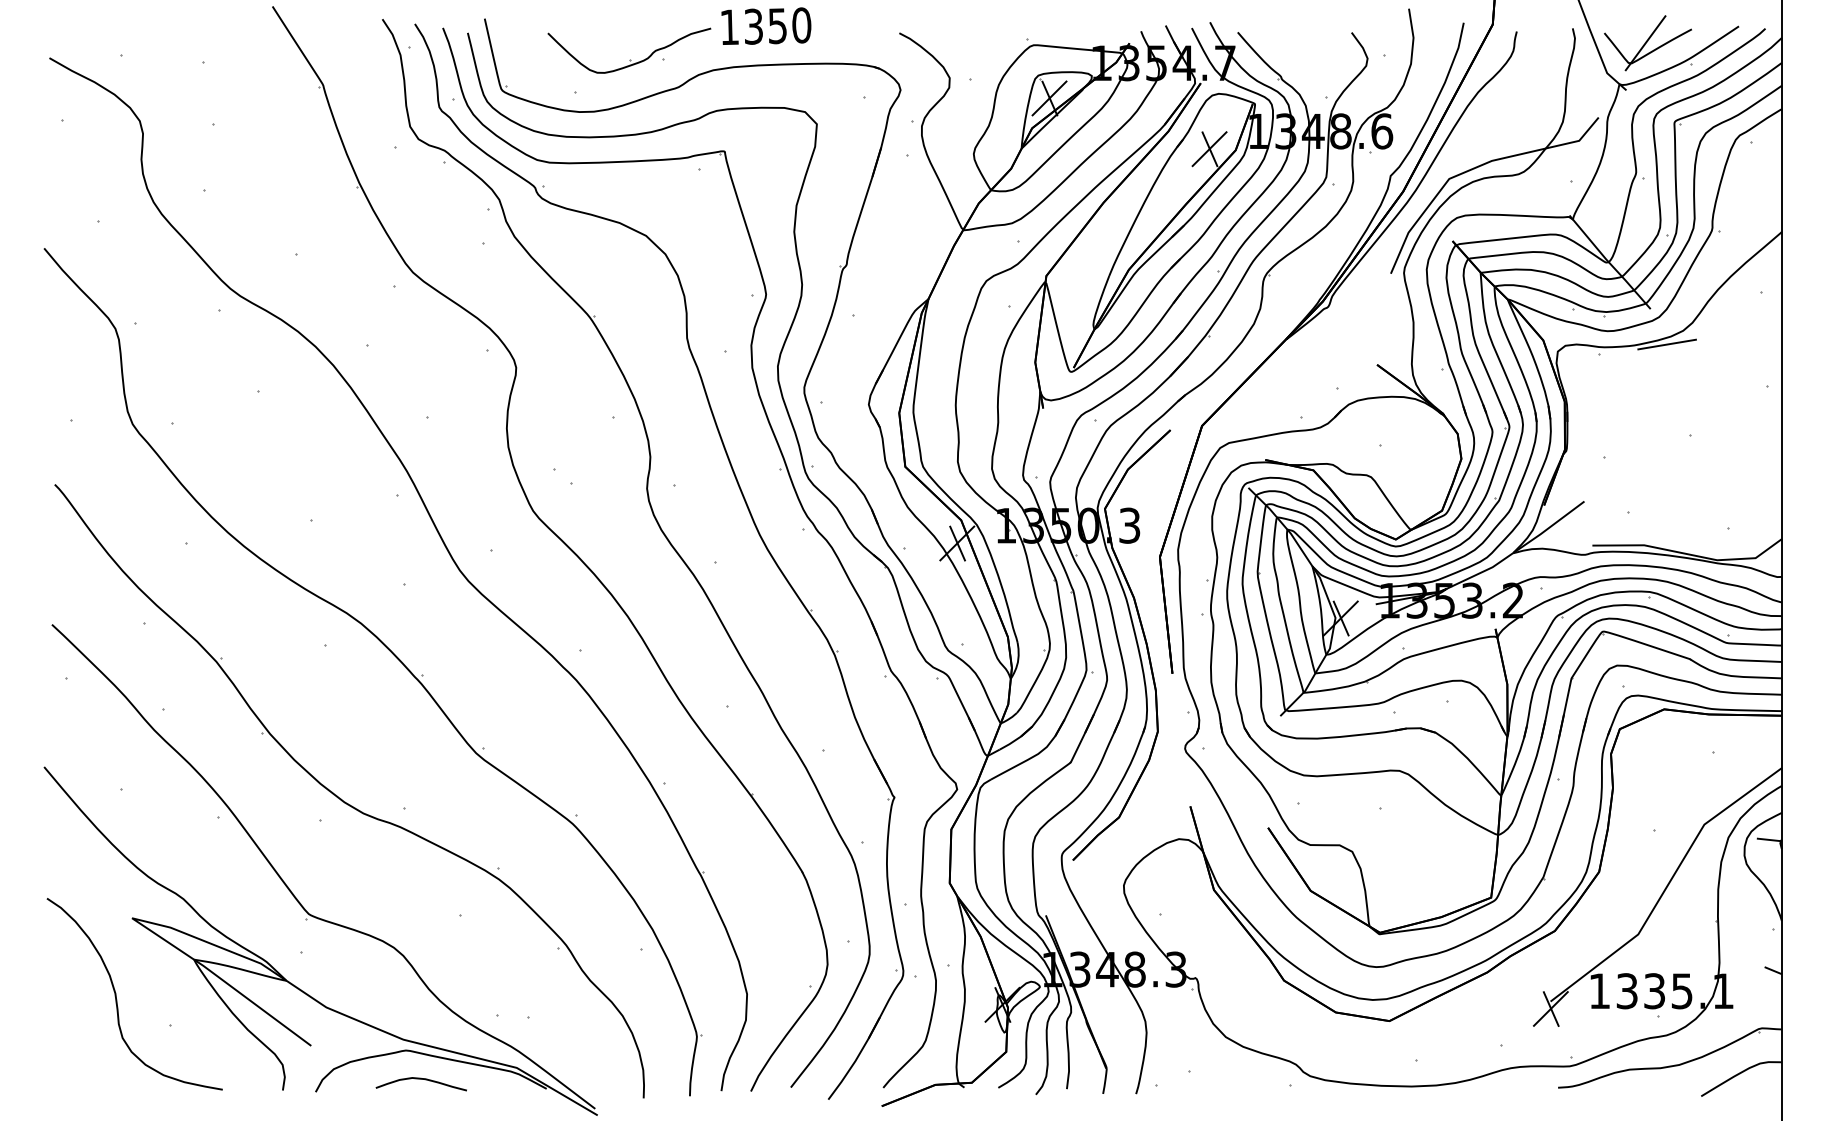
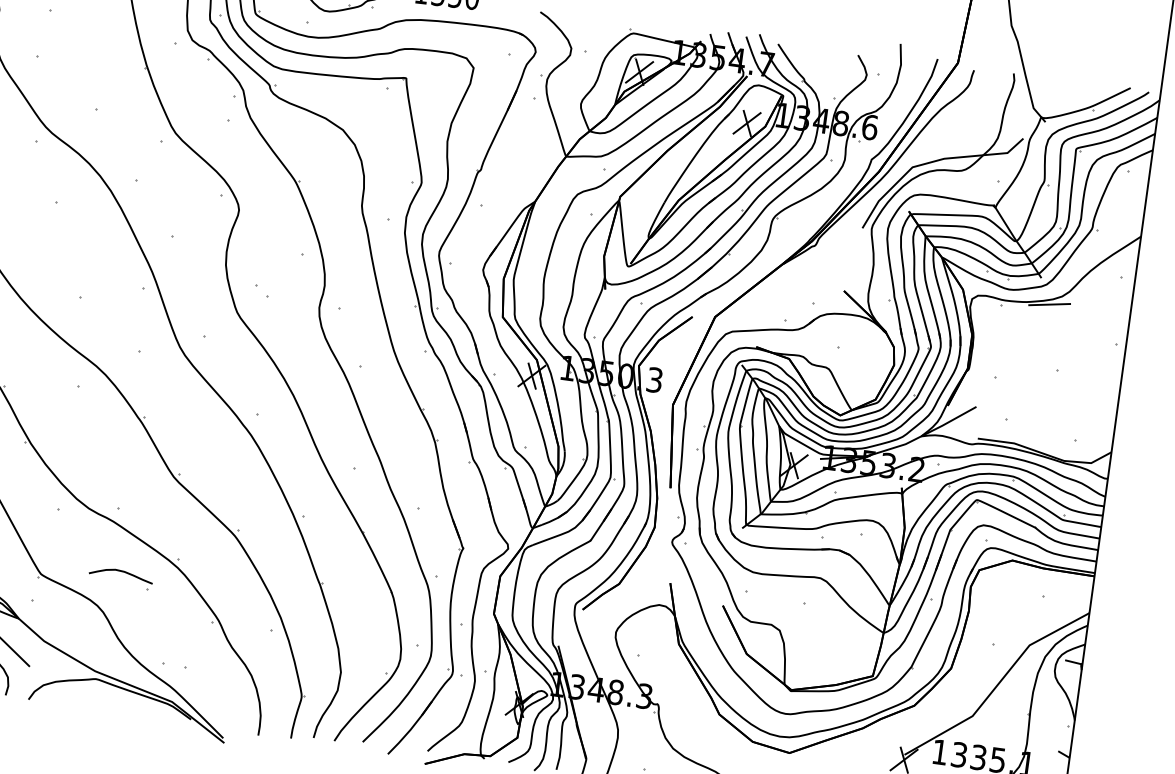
part: (1647, 43) -> (1064, 91), removed
curve: (420, 1079) -> (121, 571), moved

